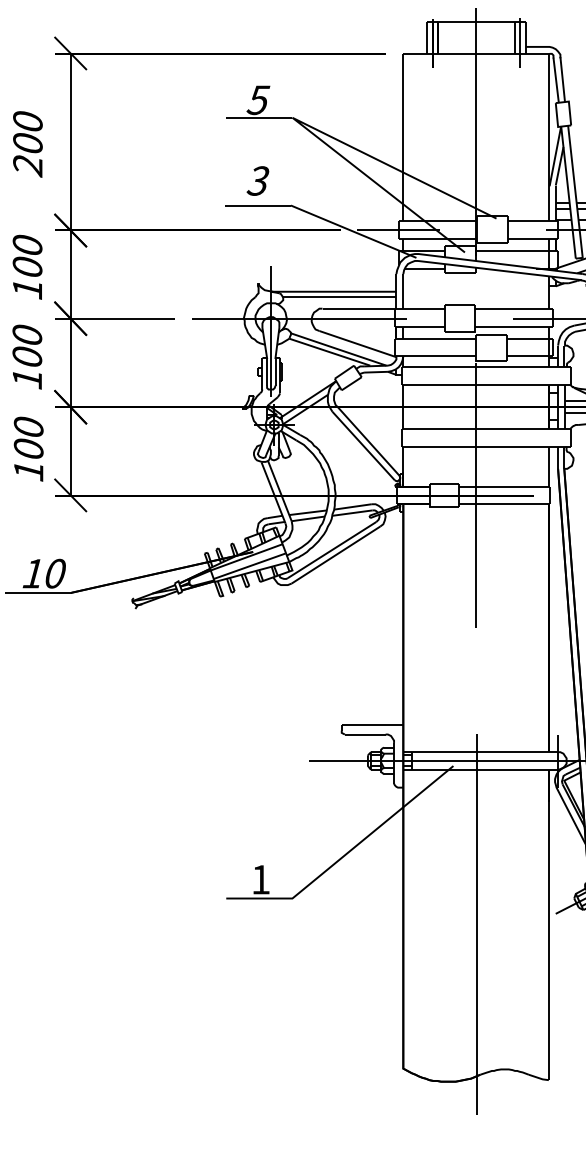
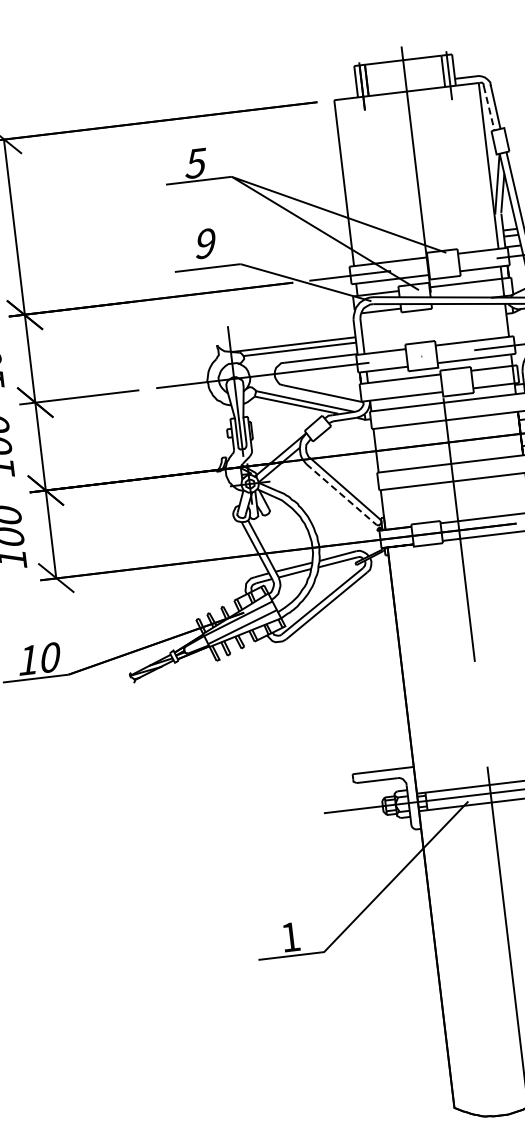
line: (556, 80) -> (489, 108), solid -> dashed
text: (257, 180) -> (204, 243), 3 -> 9
line: (364, 446) -> (342, 494), solid -> dashed

